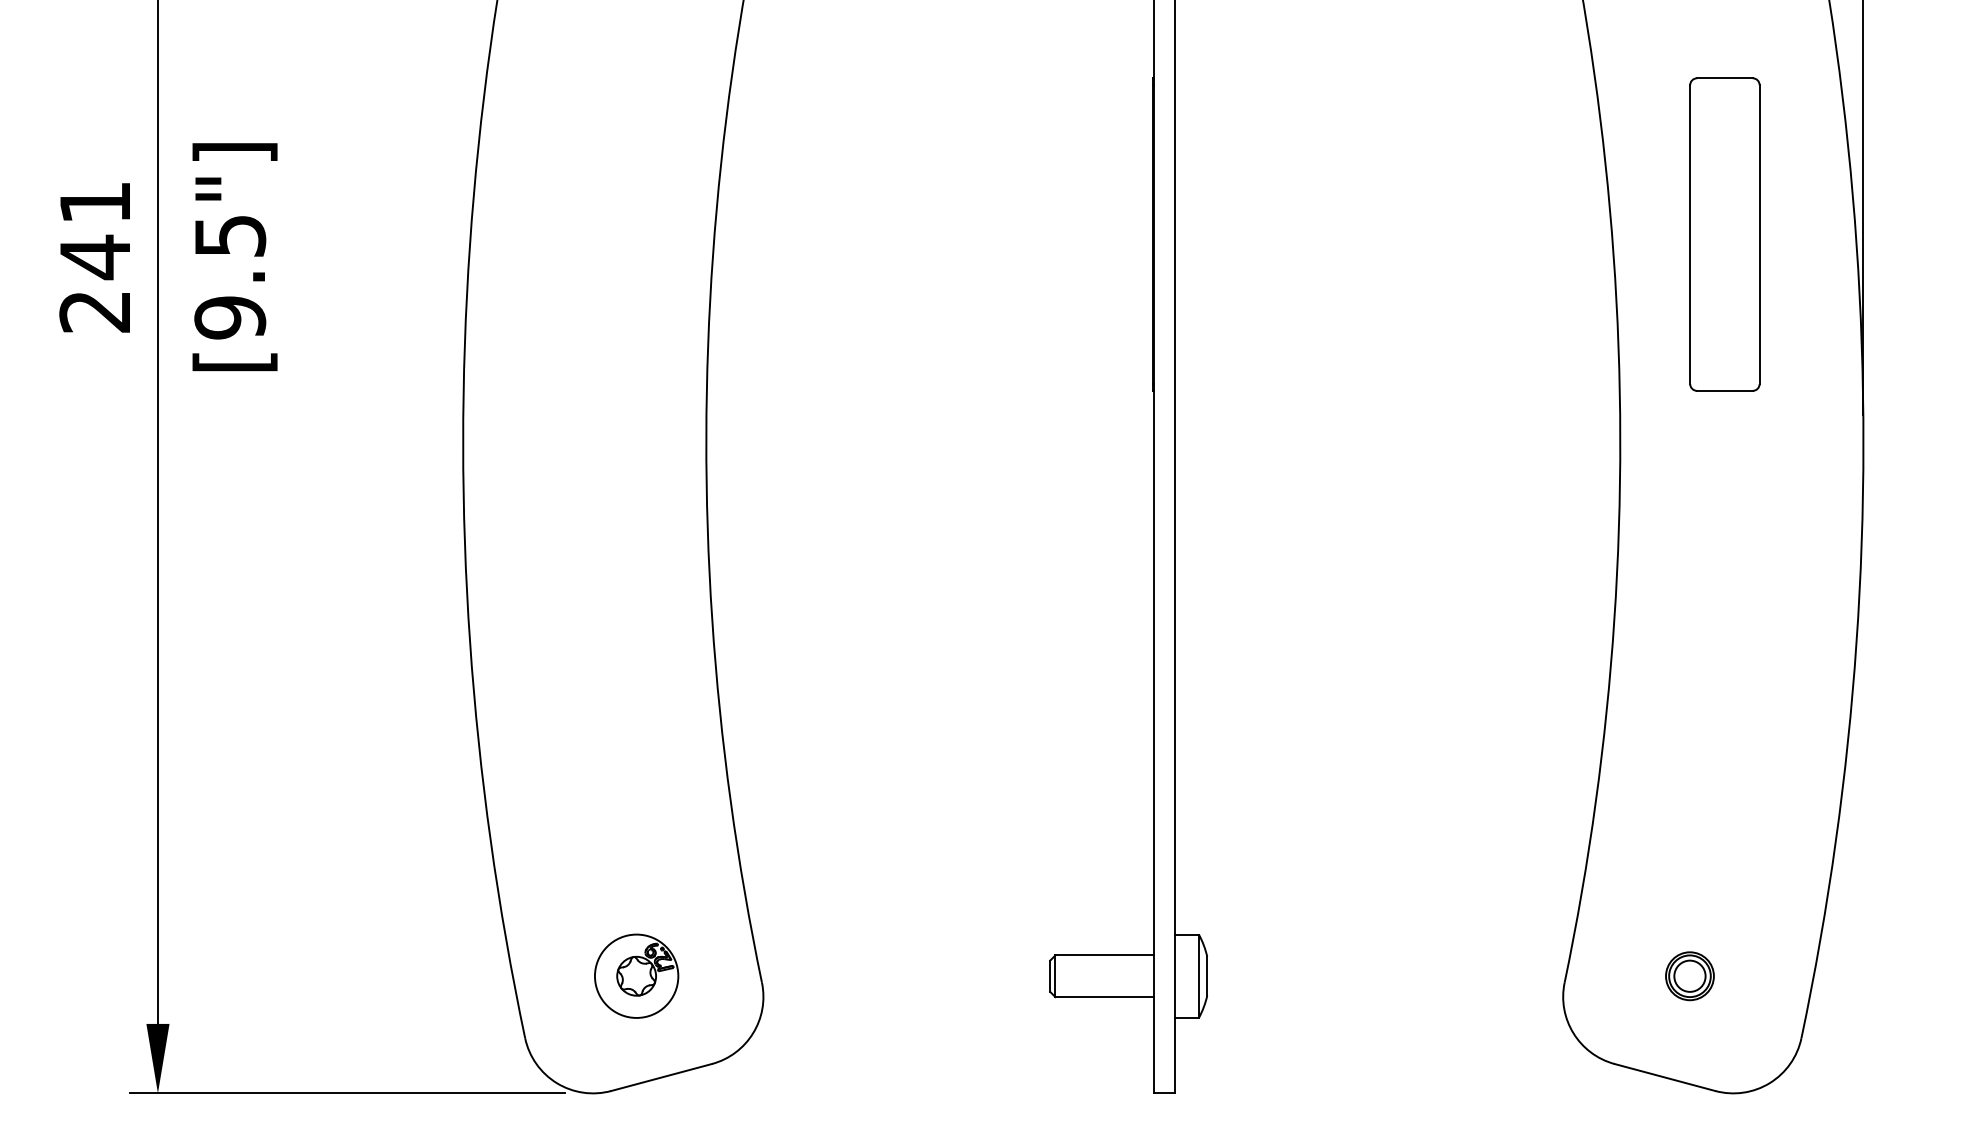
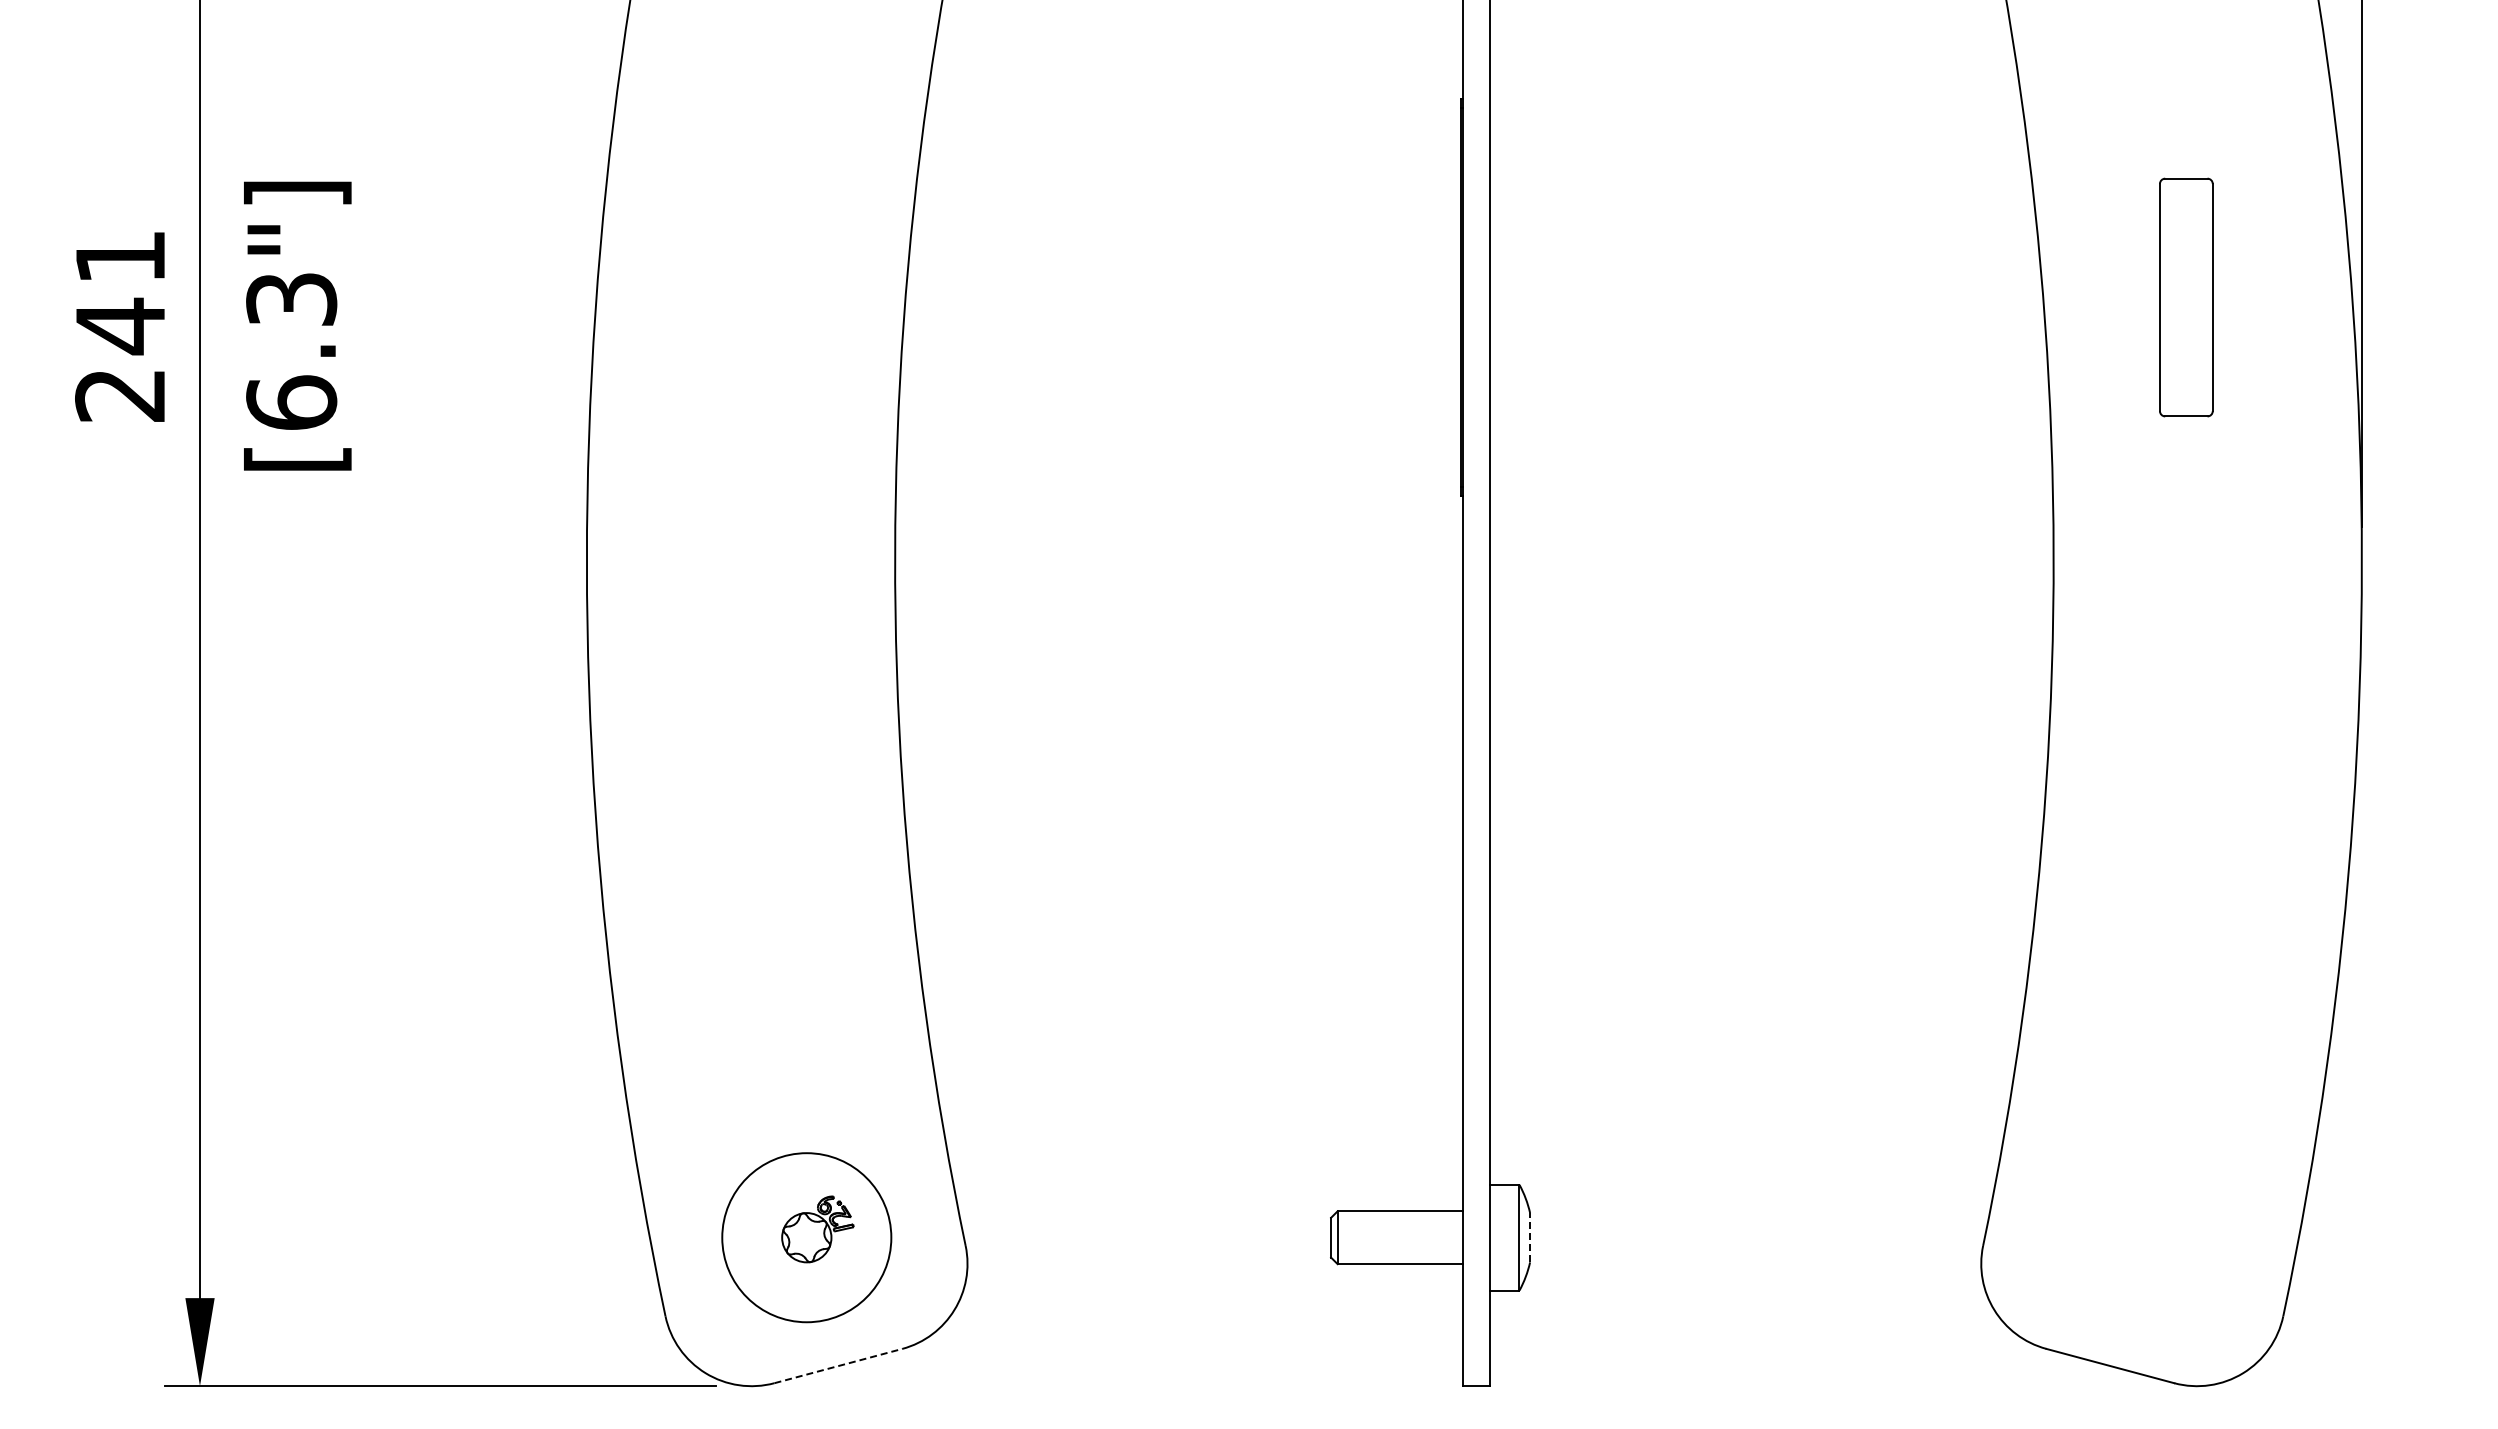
part: (1725, 234) -> (2186, 297), size x0.6
text: (230, 277) -> (291, 351), [9.5"] -> [6.3"]
circle: (636, 976) -> (806, 1237), size x1.6
line: (1207, 976) -> (1530, 1237), solid -> dashed
part: (1689, 976) -> (2141, 1237), removed
line: (661, 1077) -> (838, 1365), solid -> dashed

